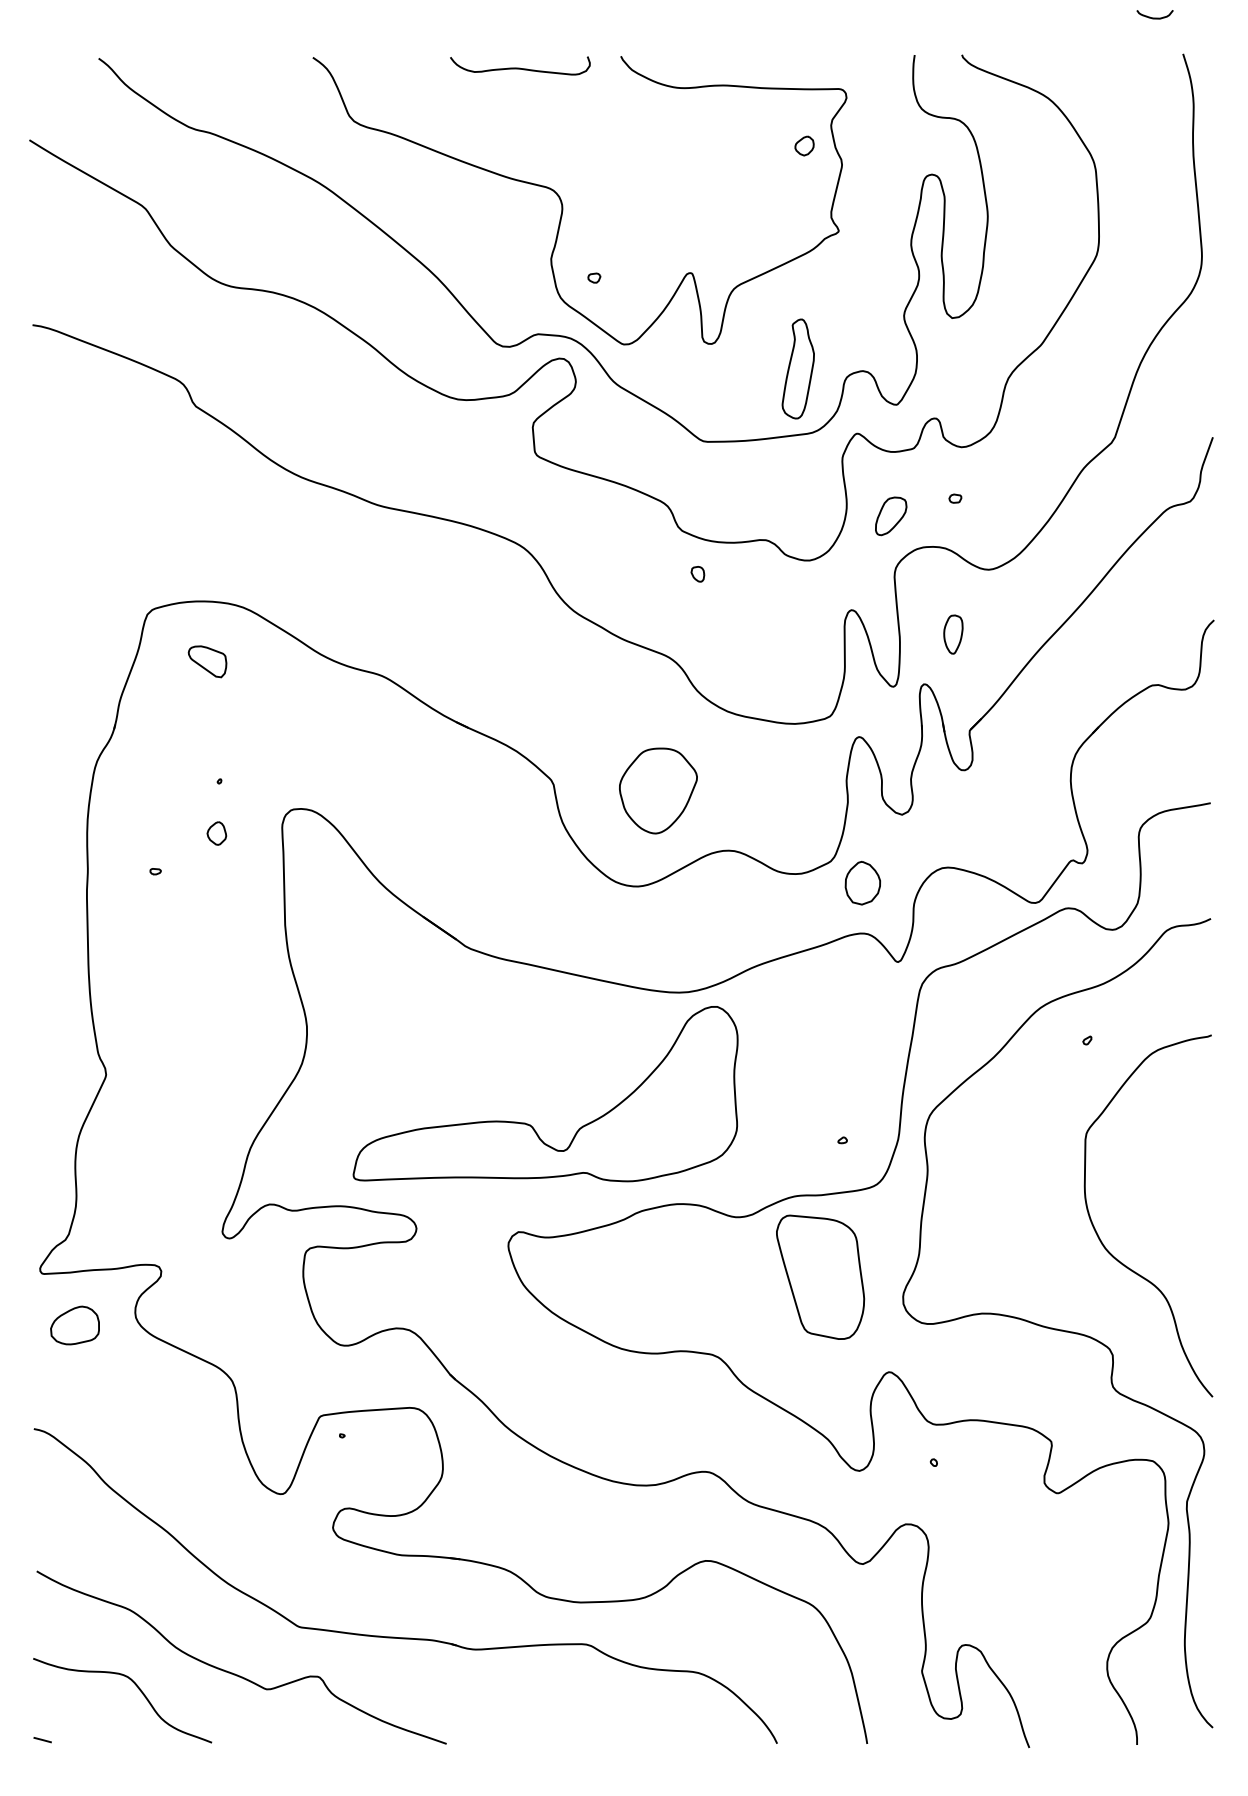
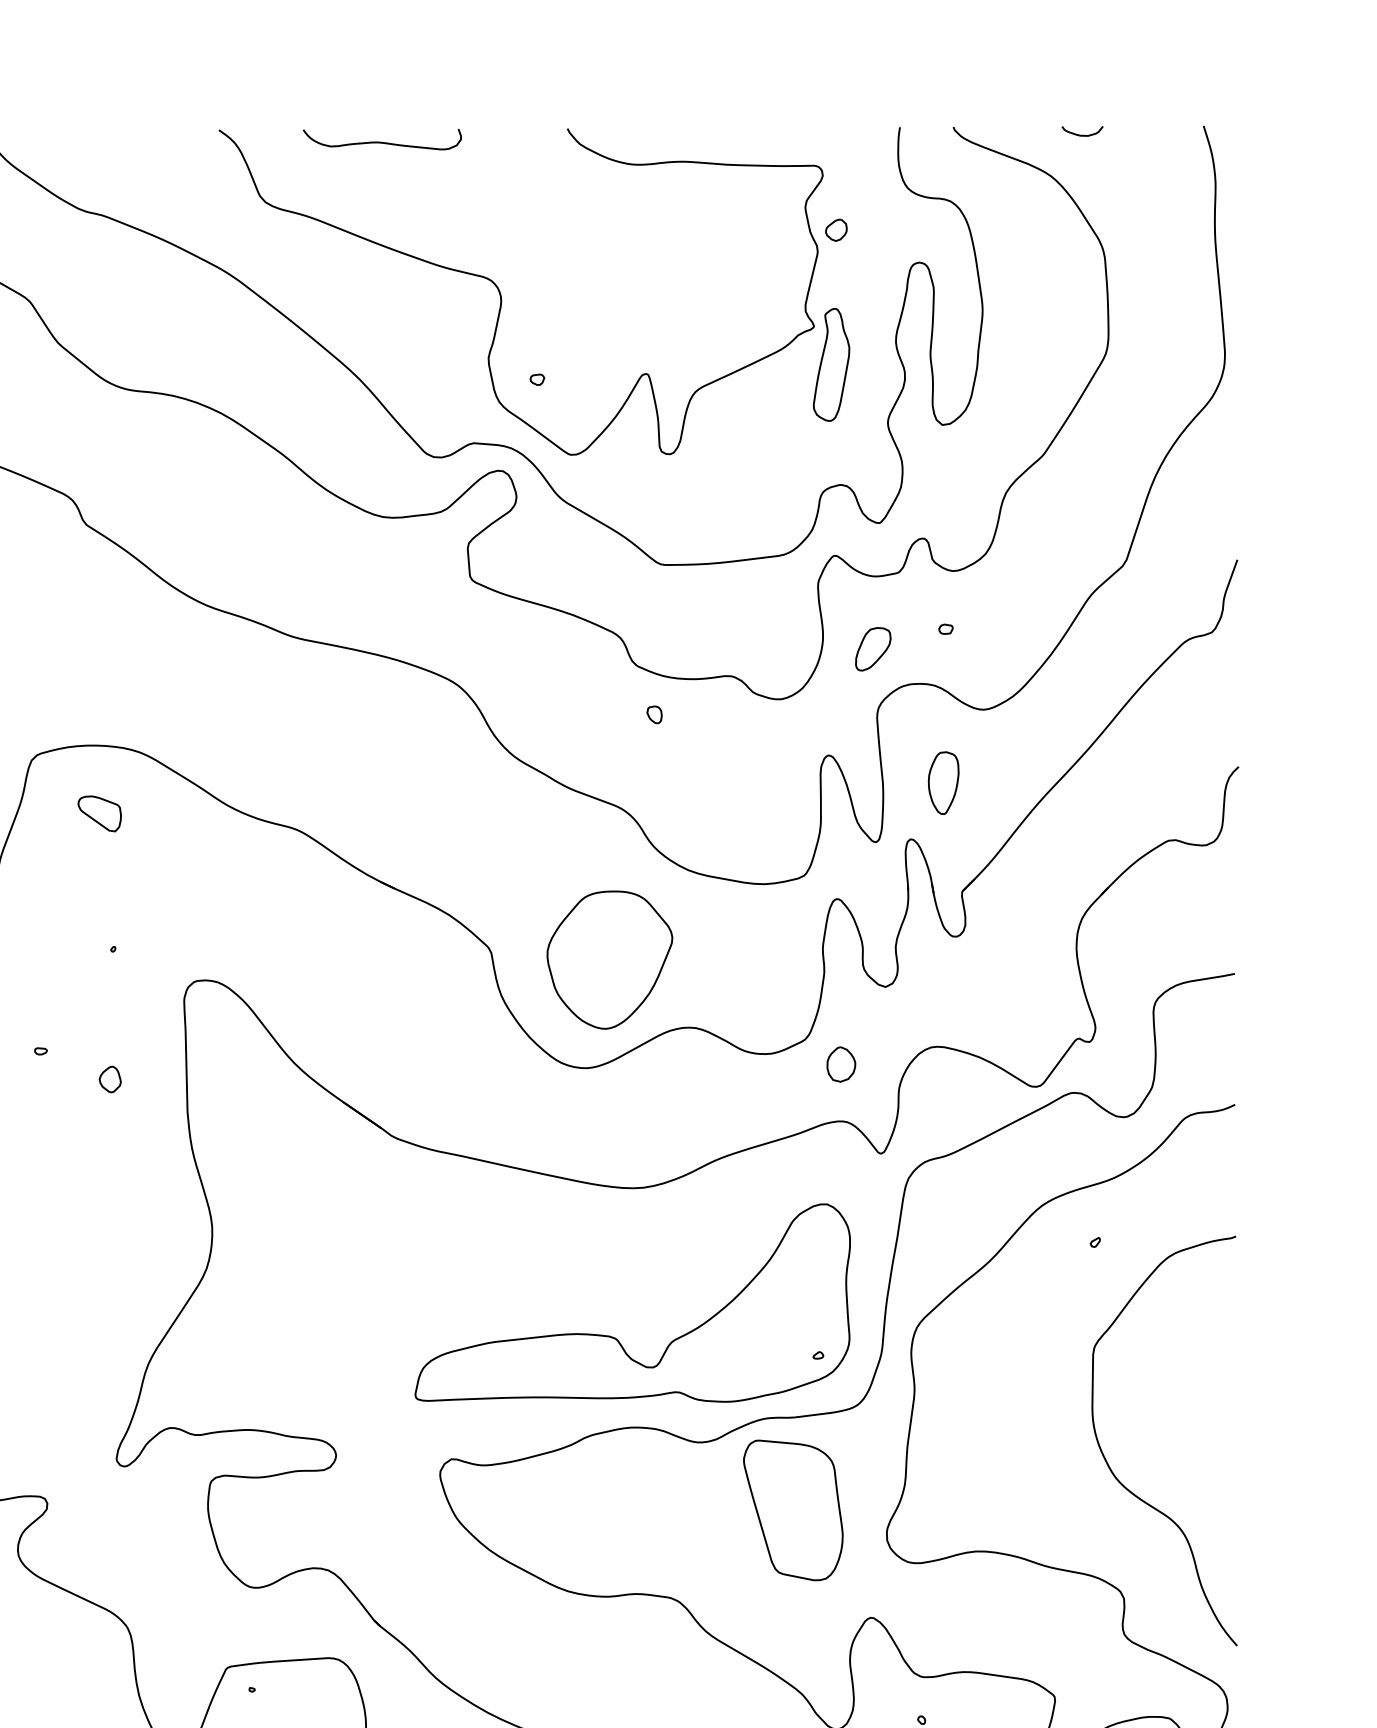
curve: (1154, 17) -> (1081, 134), moved
curve: (520, 67) -> (382, 141), moved
part: (804, 145) -> (836, 229), moved
part: (797, 368) -> (830, 364), moved
part: (953, 634) -> (943, 783), size x1.43
part: (658, 790) -> (610, 959), size x1.43
part: (216, 833) -> (109, 1079), moved
part: (862, 883) -> (840, 1064), size x0.71
part: (530, 1124) -> (615, 1337), moved

